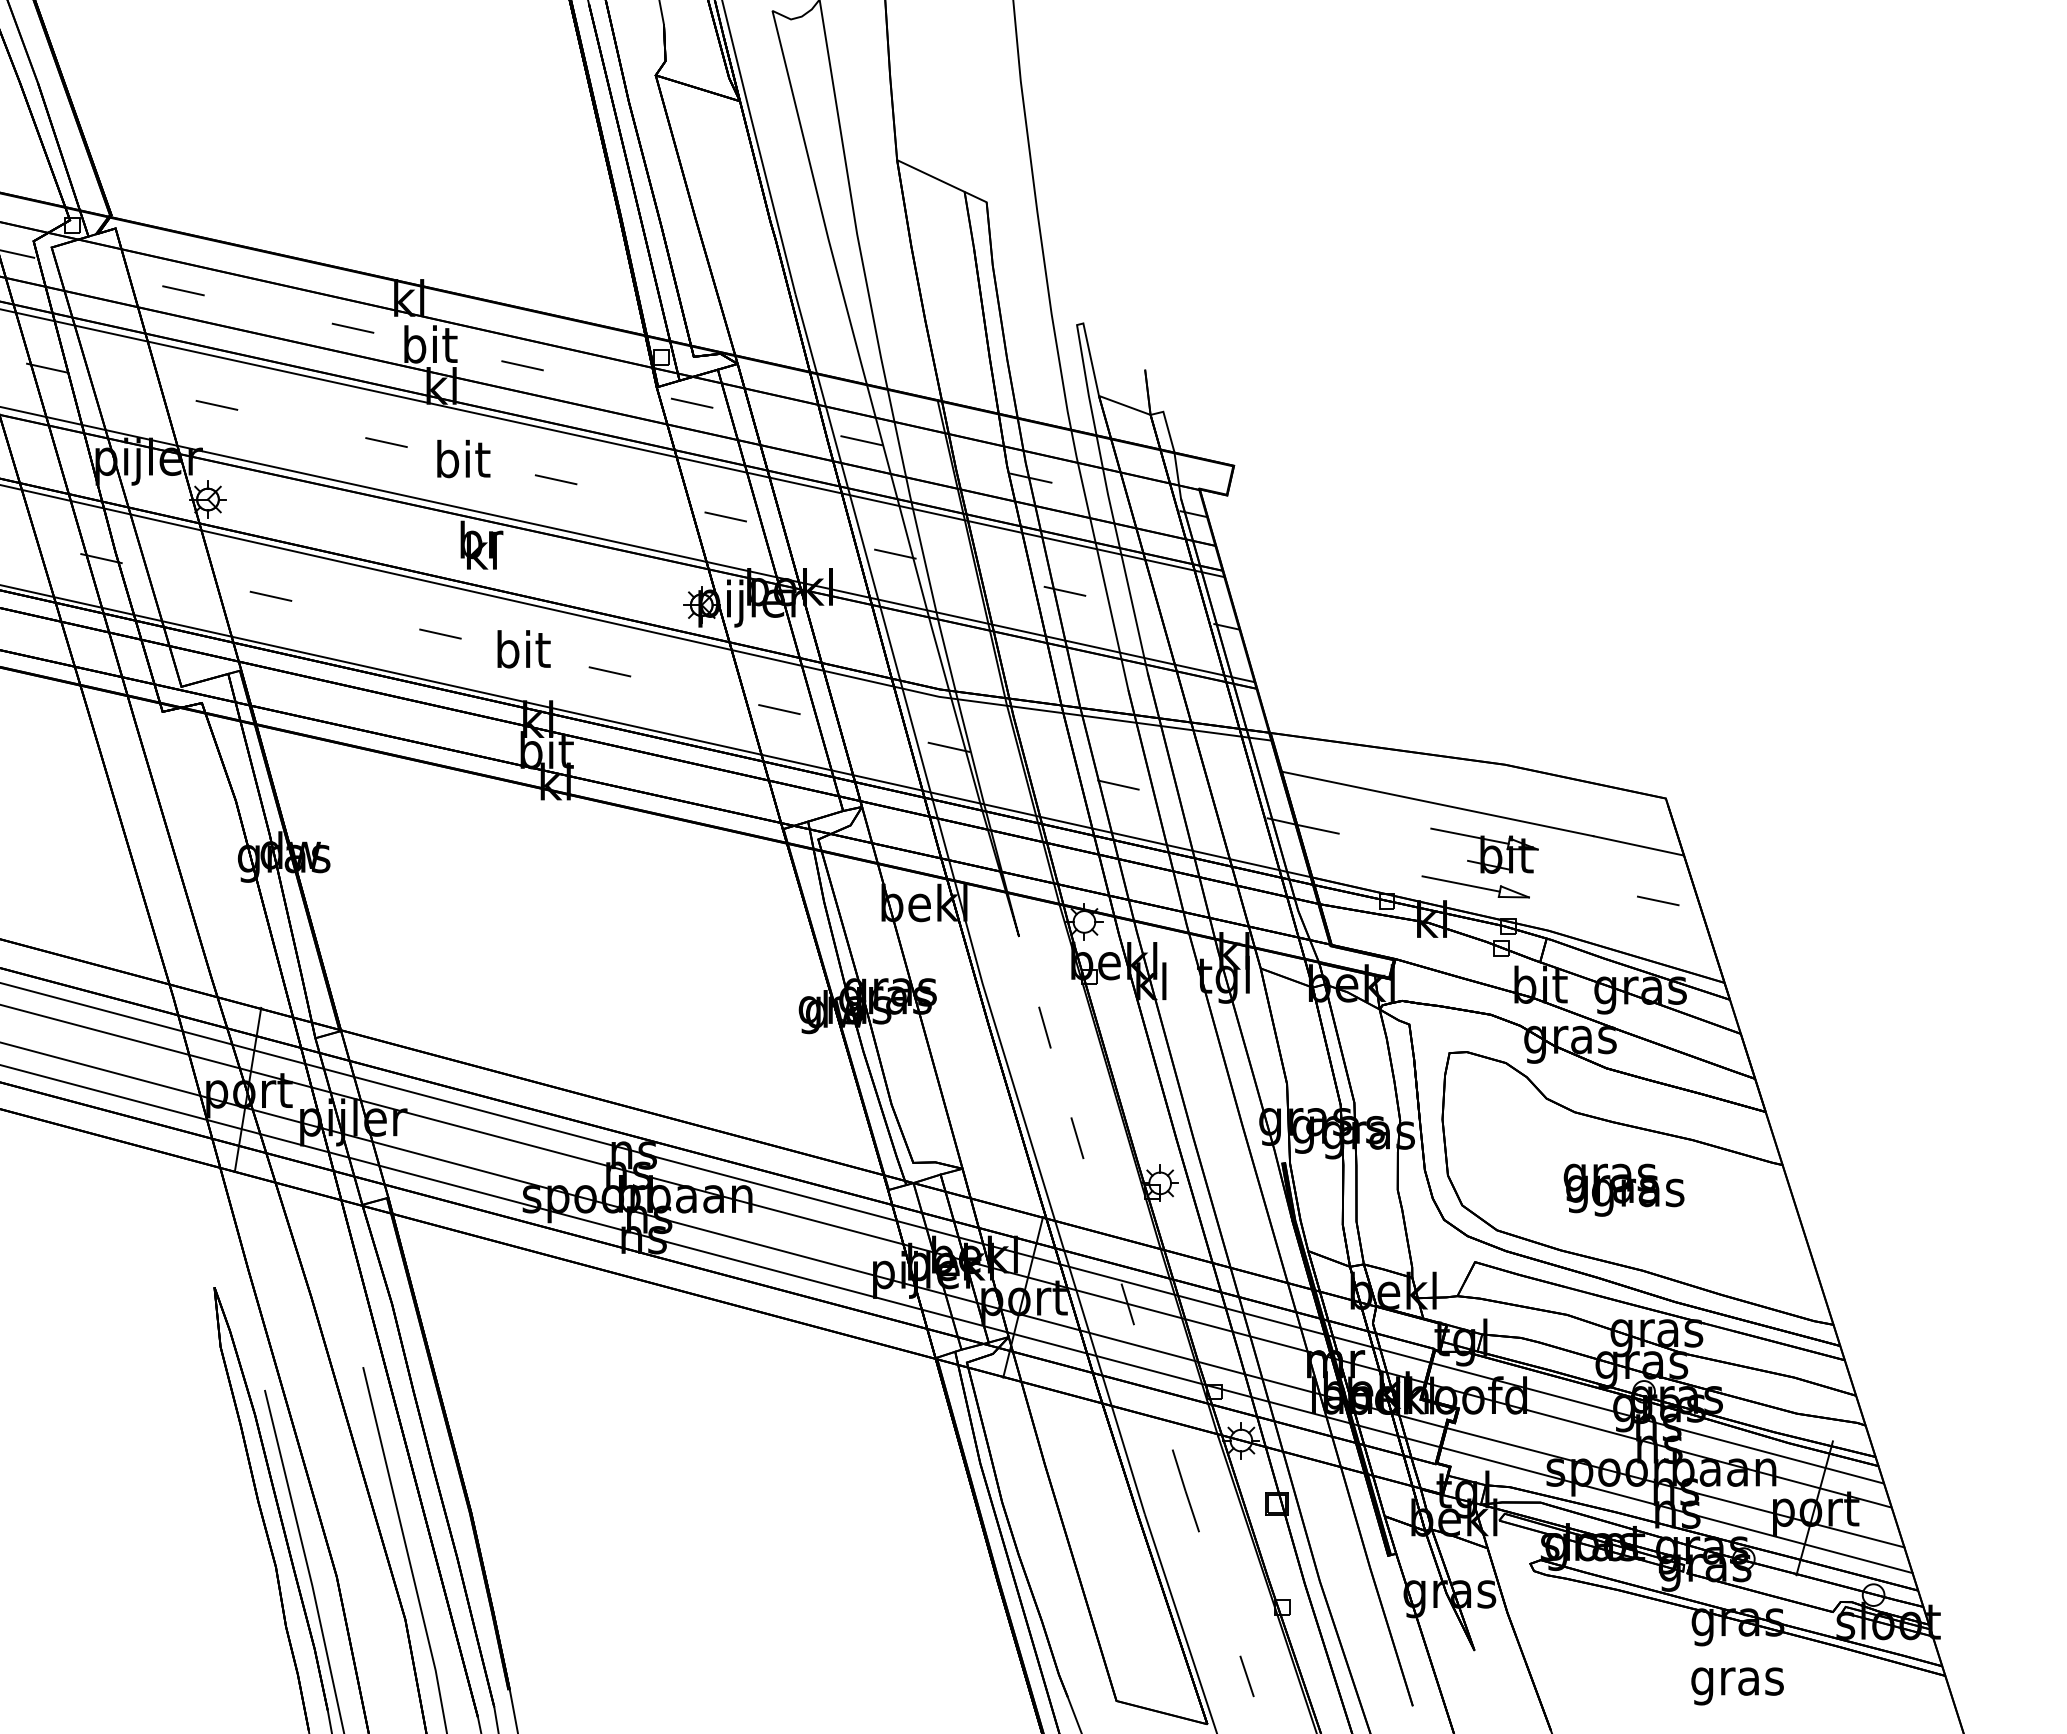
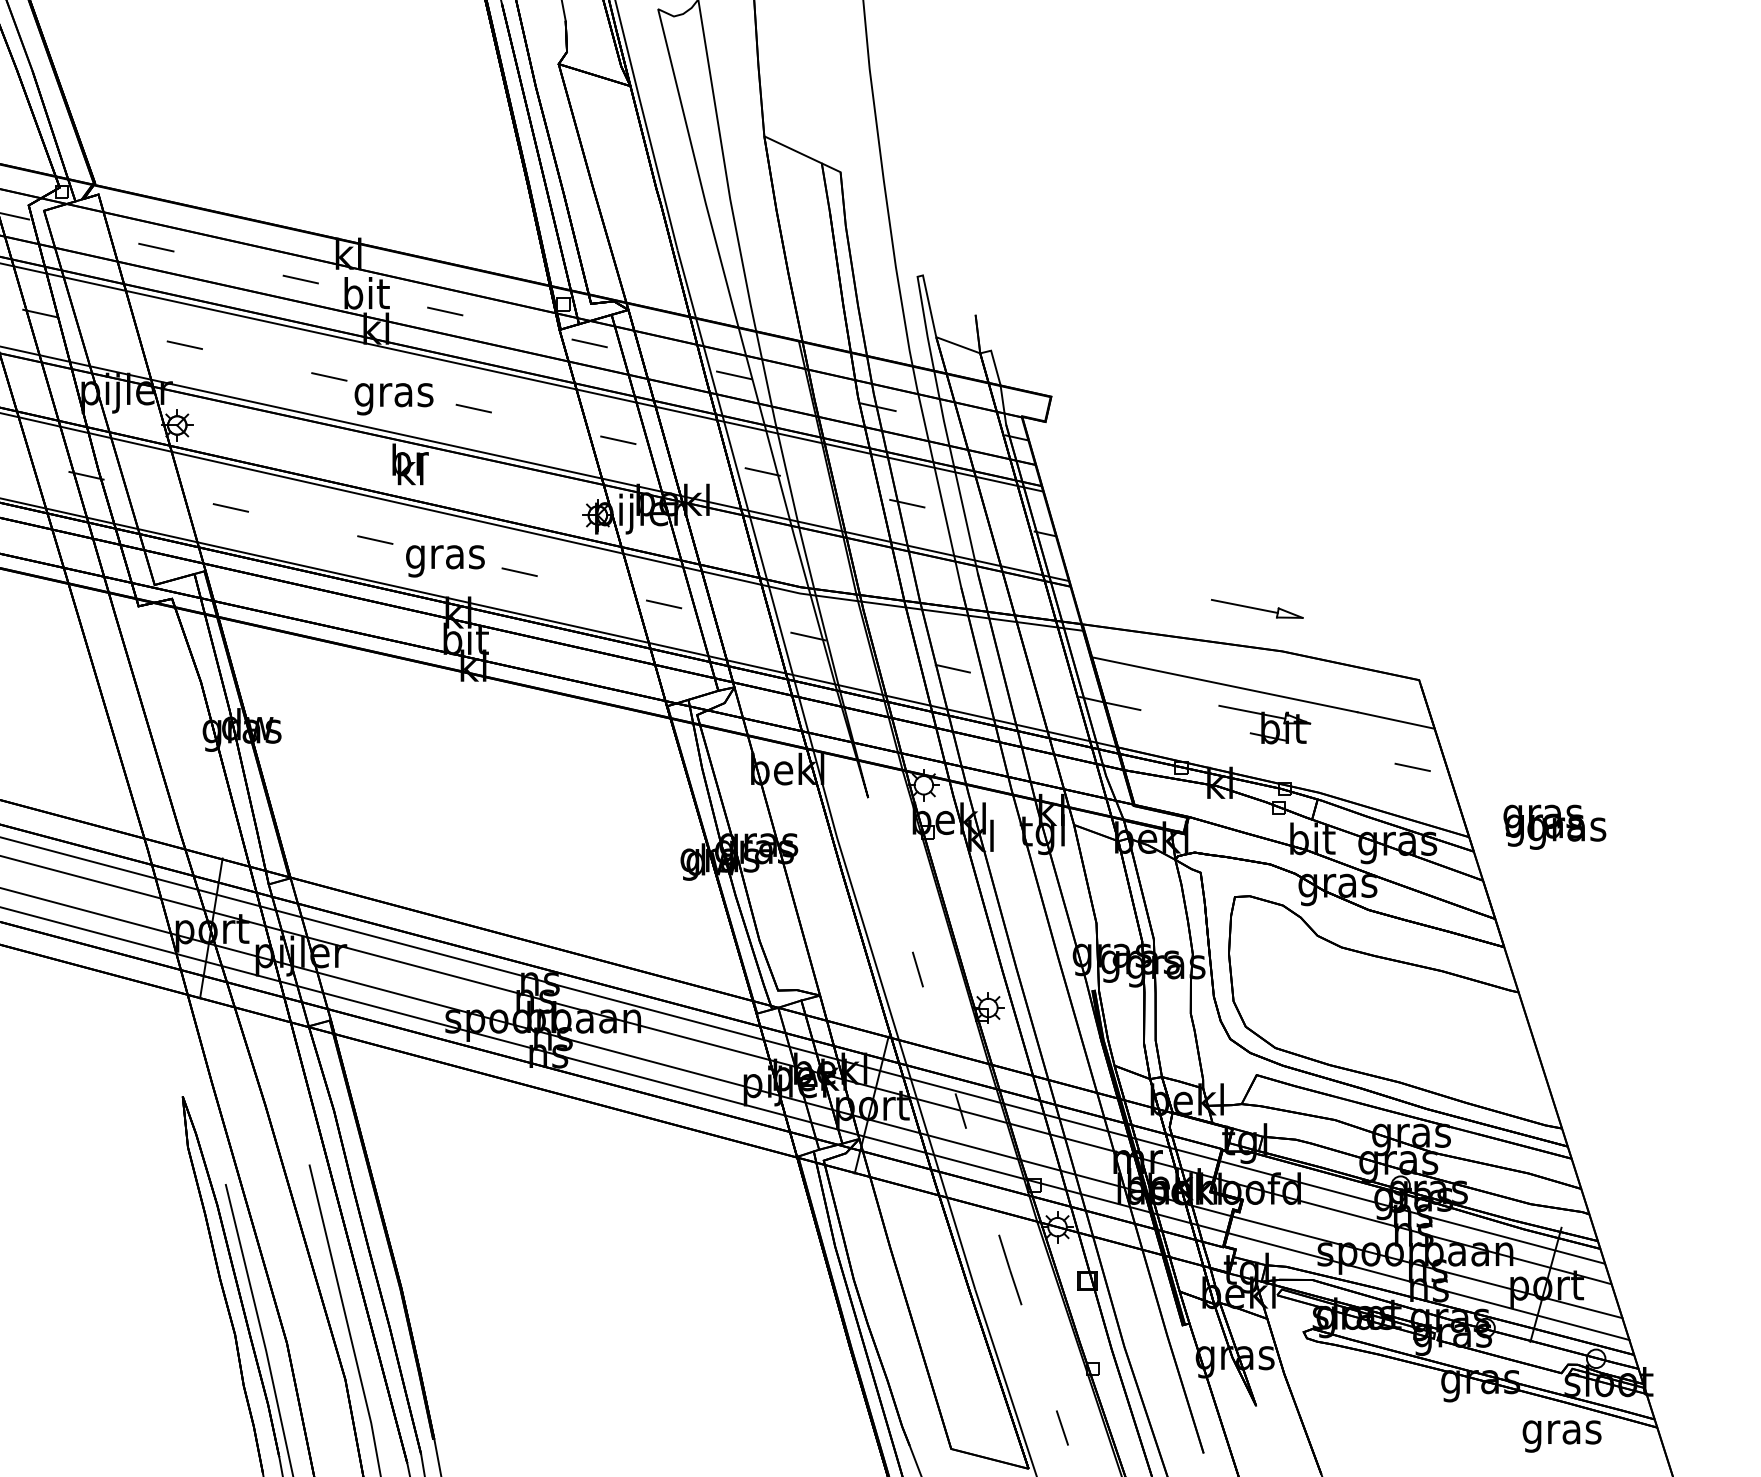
text: (462, 463) -> (394, 394), bit -> gras
text: (522, 654) -> (445, 557), bit -> gras
part: (1475, 886) -> (1257, 608), moved
line: (1044, 1027) -> (889, 875), removed
text: (1623, 1189) -> (1554, 826), moved
text: (1737, 1686) -> (1562, 1436), moved

